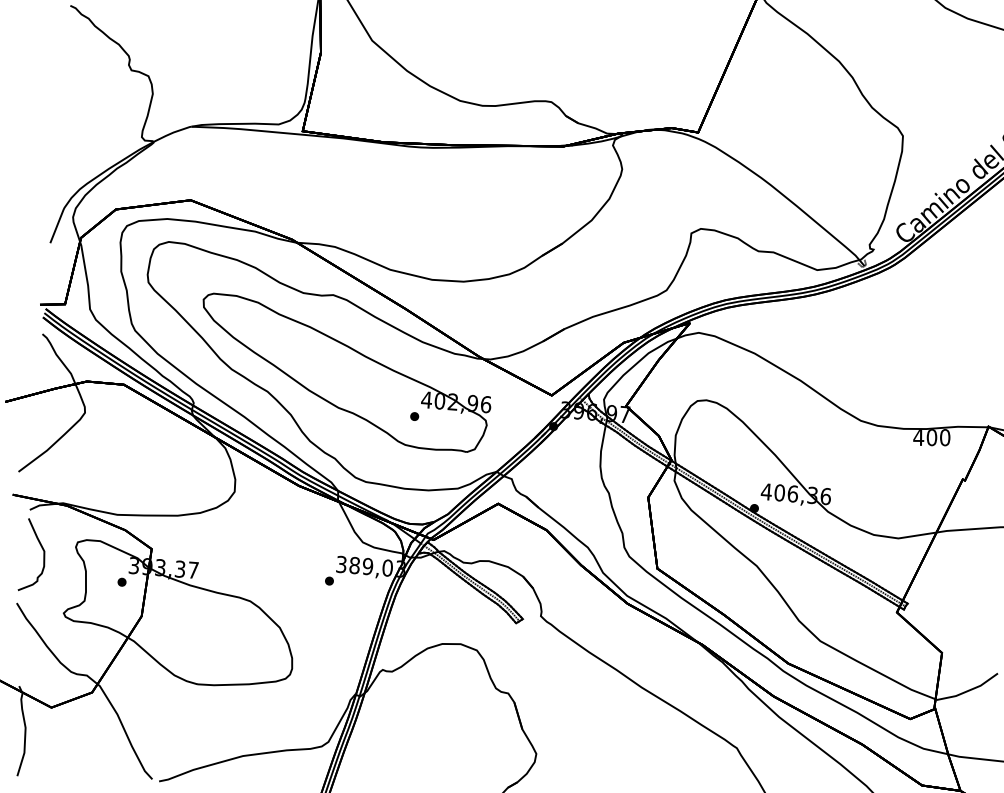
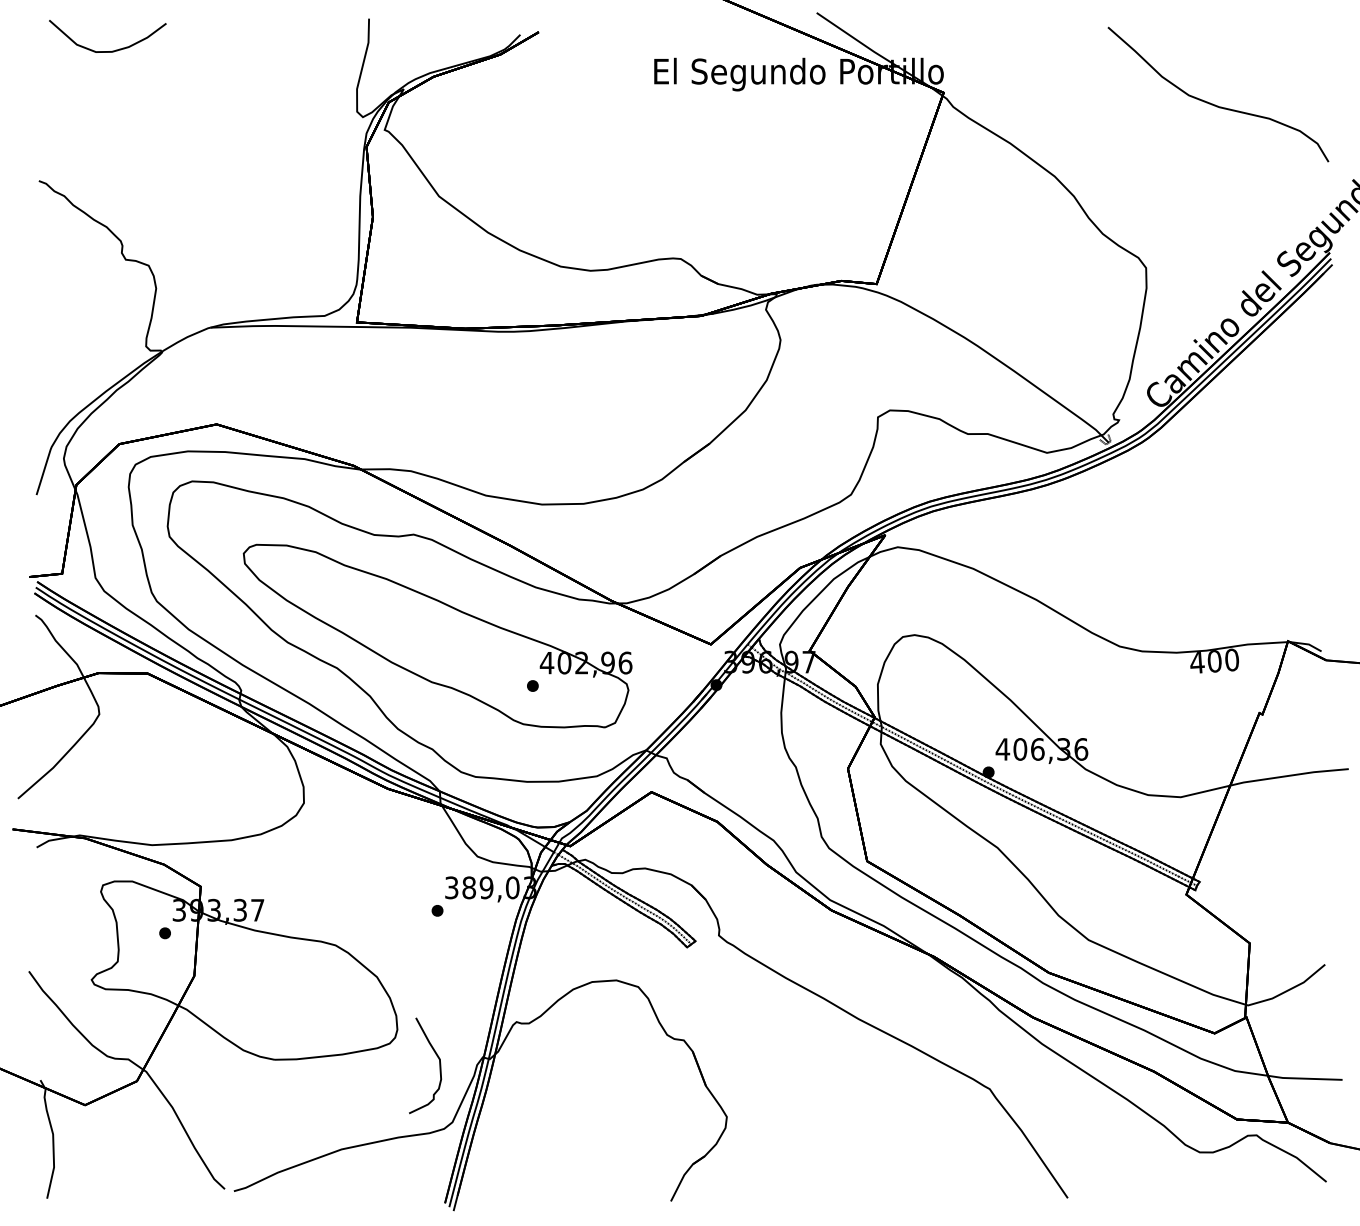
curve: (43, 555) -> (439, 1065), moved

